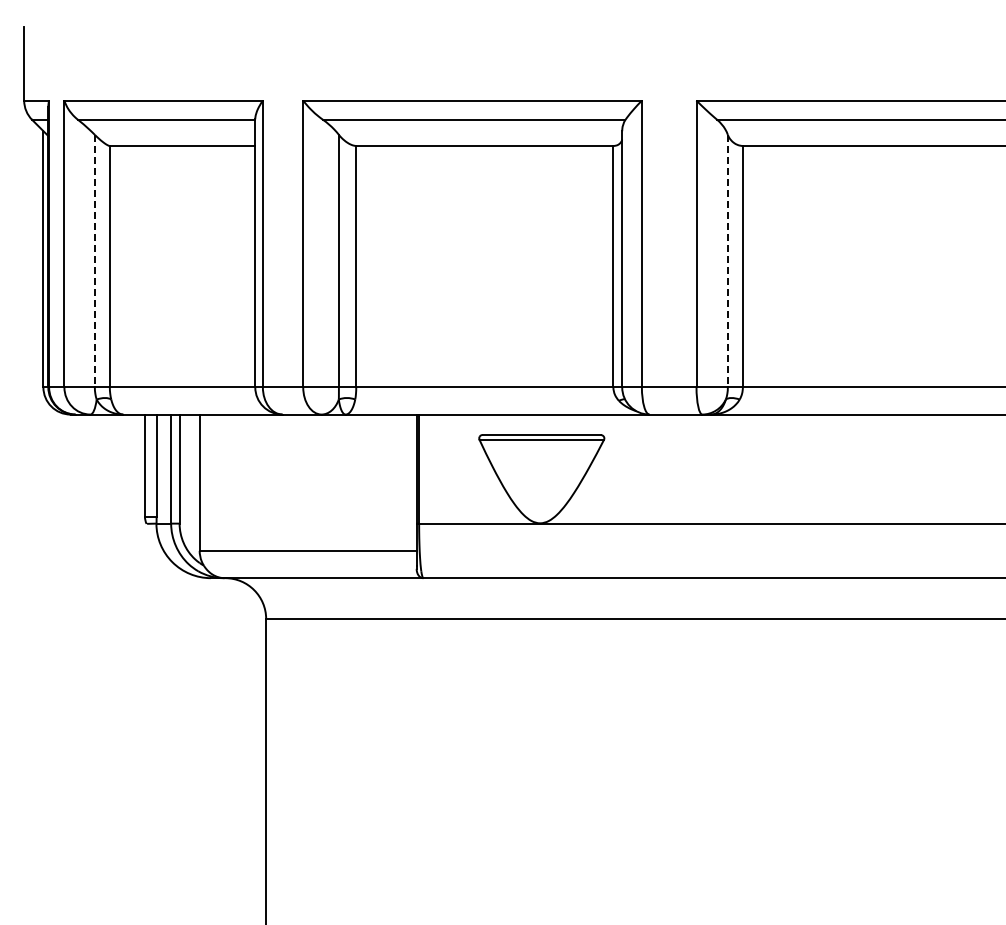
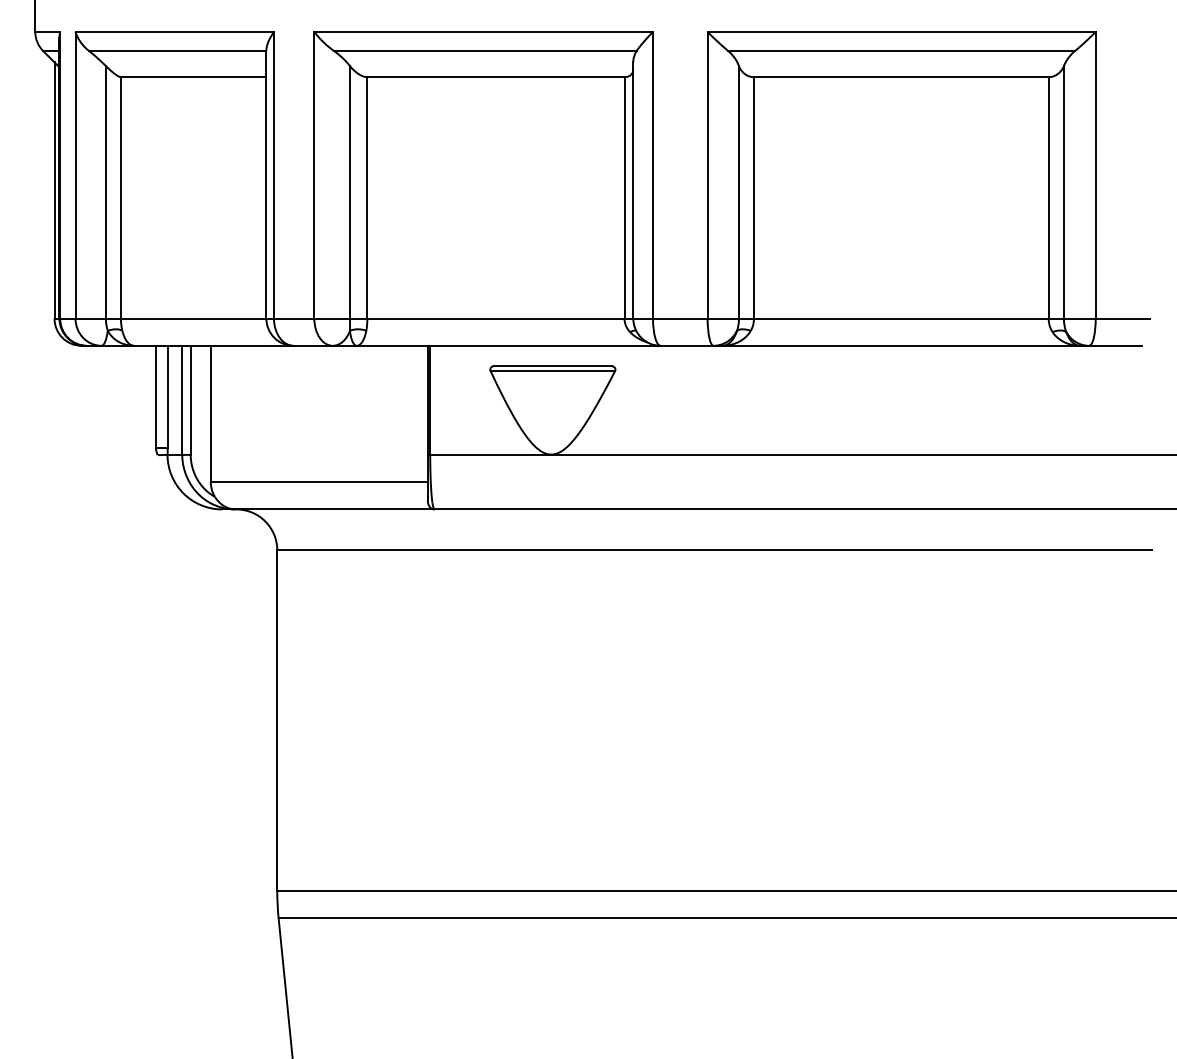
line: (94, 261) -> (105, 192), dashed -> solid
line: (727, 261) -> (738, 192), dashed -> solid

